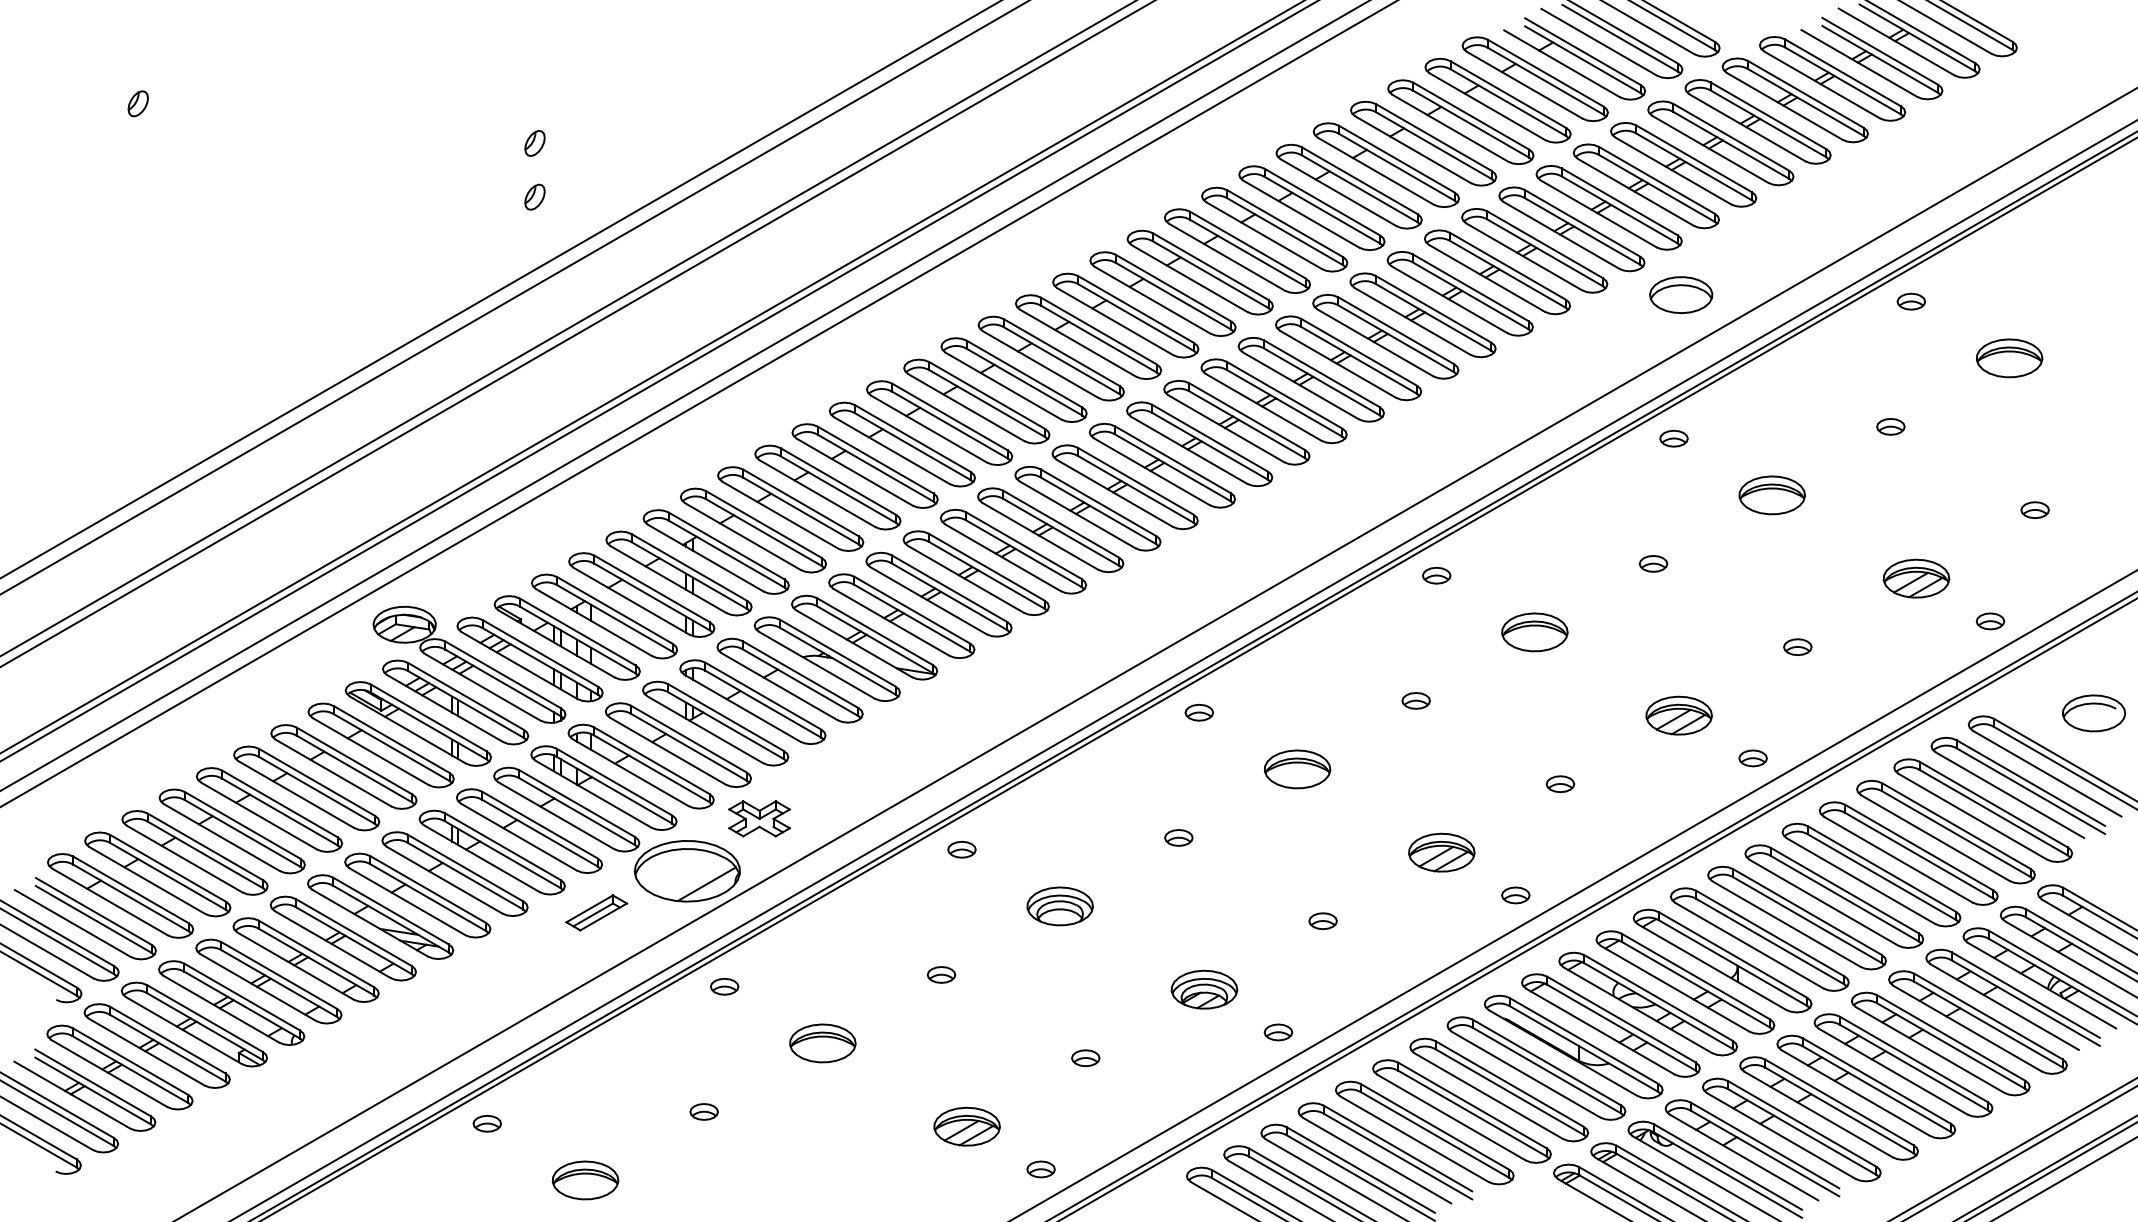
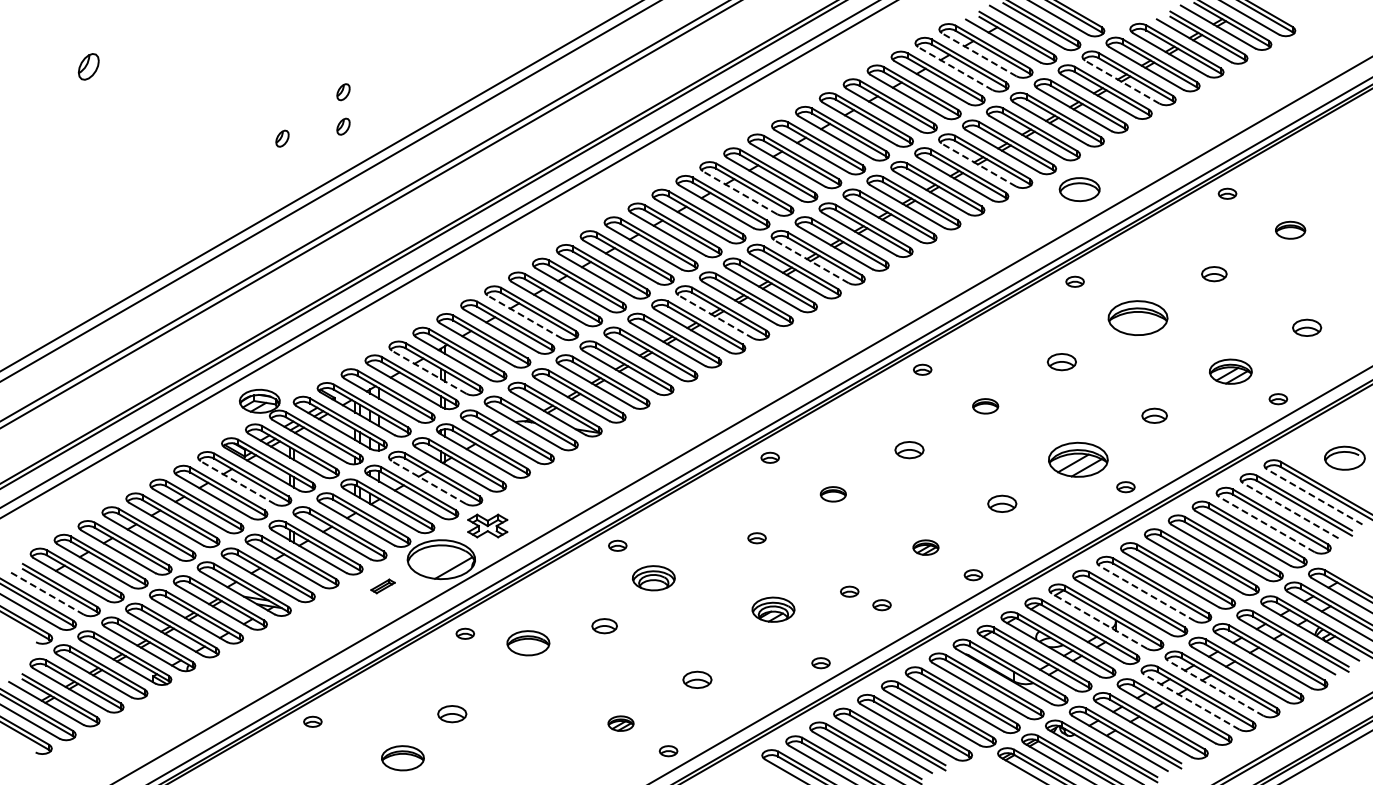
line: (1525, 84) -> (979, 54), solid -> dashed
part: (137, 103) -> (88, 66), size x1.6
line: (1487, 106) -> (955, 68), solid -> dashed
line: (1747, 128) -> (1122, 82), solid -> dashed
part: (440, 215) -> (282, 138), added
line: (1523, 257) -> (978, 165), solid -> dashed
line: (1153, 299) -> (740, 192), solid -> dashed
part: (2009, 358) -> (1290, 230), size x0.7
line: (1263, 407) -> (811, 261), solid -> dashed
part: (1891, 427) -> (1214, 274), size x1.4
line: (1114, 492) -> (715, 316), solid -> dashed
line: (816, 494) -> (524, 317), solid -> dashed
part: (1772, 495) -> (1138, 318), size x1.4
part: (2034, 509) -> (1306, 327), size x1.6
part: (1652, 564) -> (1061, 362), size x1.6
line: (668, 579) -> (429, 372), solid -> dashed
part: (1534, 632) -> (985, 406), size x0.6
part: (1797, 646) -> (1154, 415), size x1.4
part: (1416, 701) -> (909, 450), size x1.6
part: (1679, 715) -> (1078, 459), size x1.4
line: (369, 751) -> (237, 482), solid -> dashed
line: (667, 751) -> (428, 482), solid -> dashed
part: (1297, 769) -> (833, 494), size x0.6
line: (2046, 772) -> (1314, 496), solid -> dashed
part: (1559, 783) -> (1001, 503), size x1.6
line: (2009, 794) -> (1290, 510), solid -> dashed
line: (1972, 816) -> (1266, 524), solid -> dashed
part: (1441, 852) -> (925, 547), size x0.6
part: (1059, 906) -> (653, 578), moved
part: (595, 913) -> (382, 586), size x0.6
line: (72, 923) -> (46, 593), solid -> dashed
line: (1785, 923) -> (1146, 593), solid -> dashed
part: (1372, 942) -> (881, 605), added
line: (1711, 967) -> (1099, 621), solid -> dashed
part: (941, 975) -> (604, 626), size x1.4
part: (1204, 989) -> (773, 609), moved
part: (823, 1043) -> (528, 643), moved
part: (1084, 1057) -> (696, 679), size x1.6
line: (1892, 1071) -> (1215, 688), solid -> dashed
line: (1855, 1092) -> (1191, 701), solid -> dashed
part: (703, 1112) -> (451, 714), size x1.6
part: (966, 1126) -> (620, 723), size x0.6
part: (584, 1180) -> (402, 758), moved

